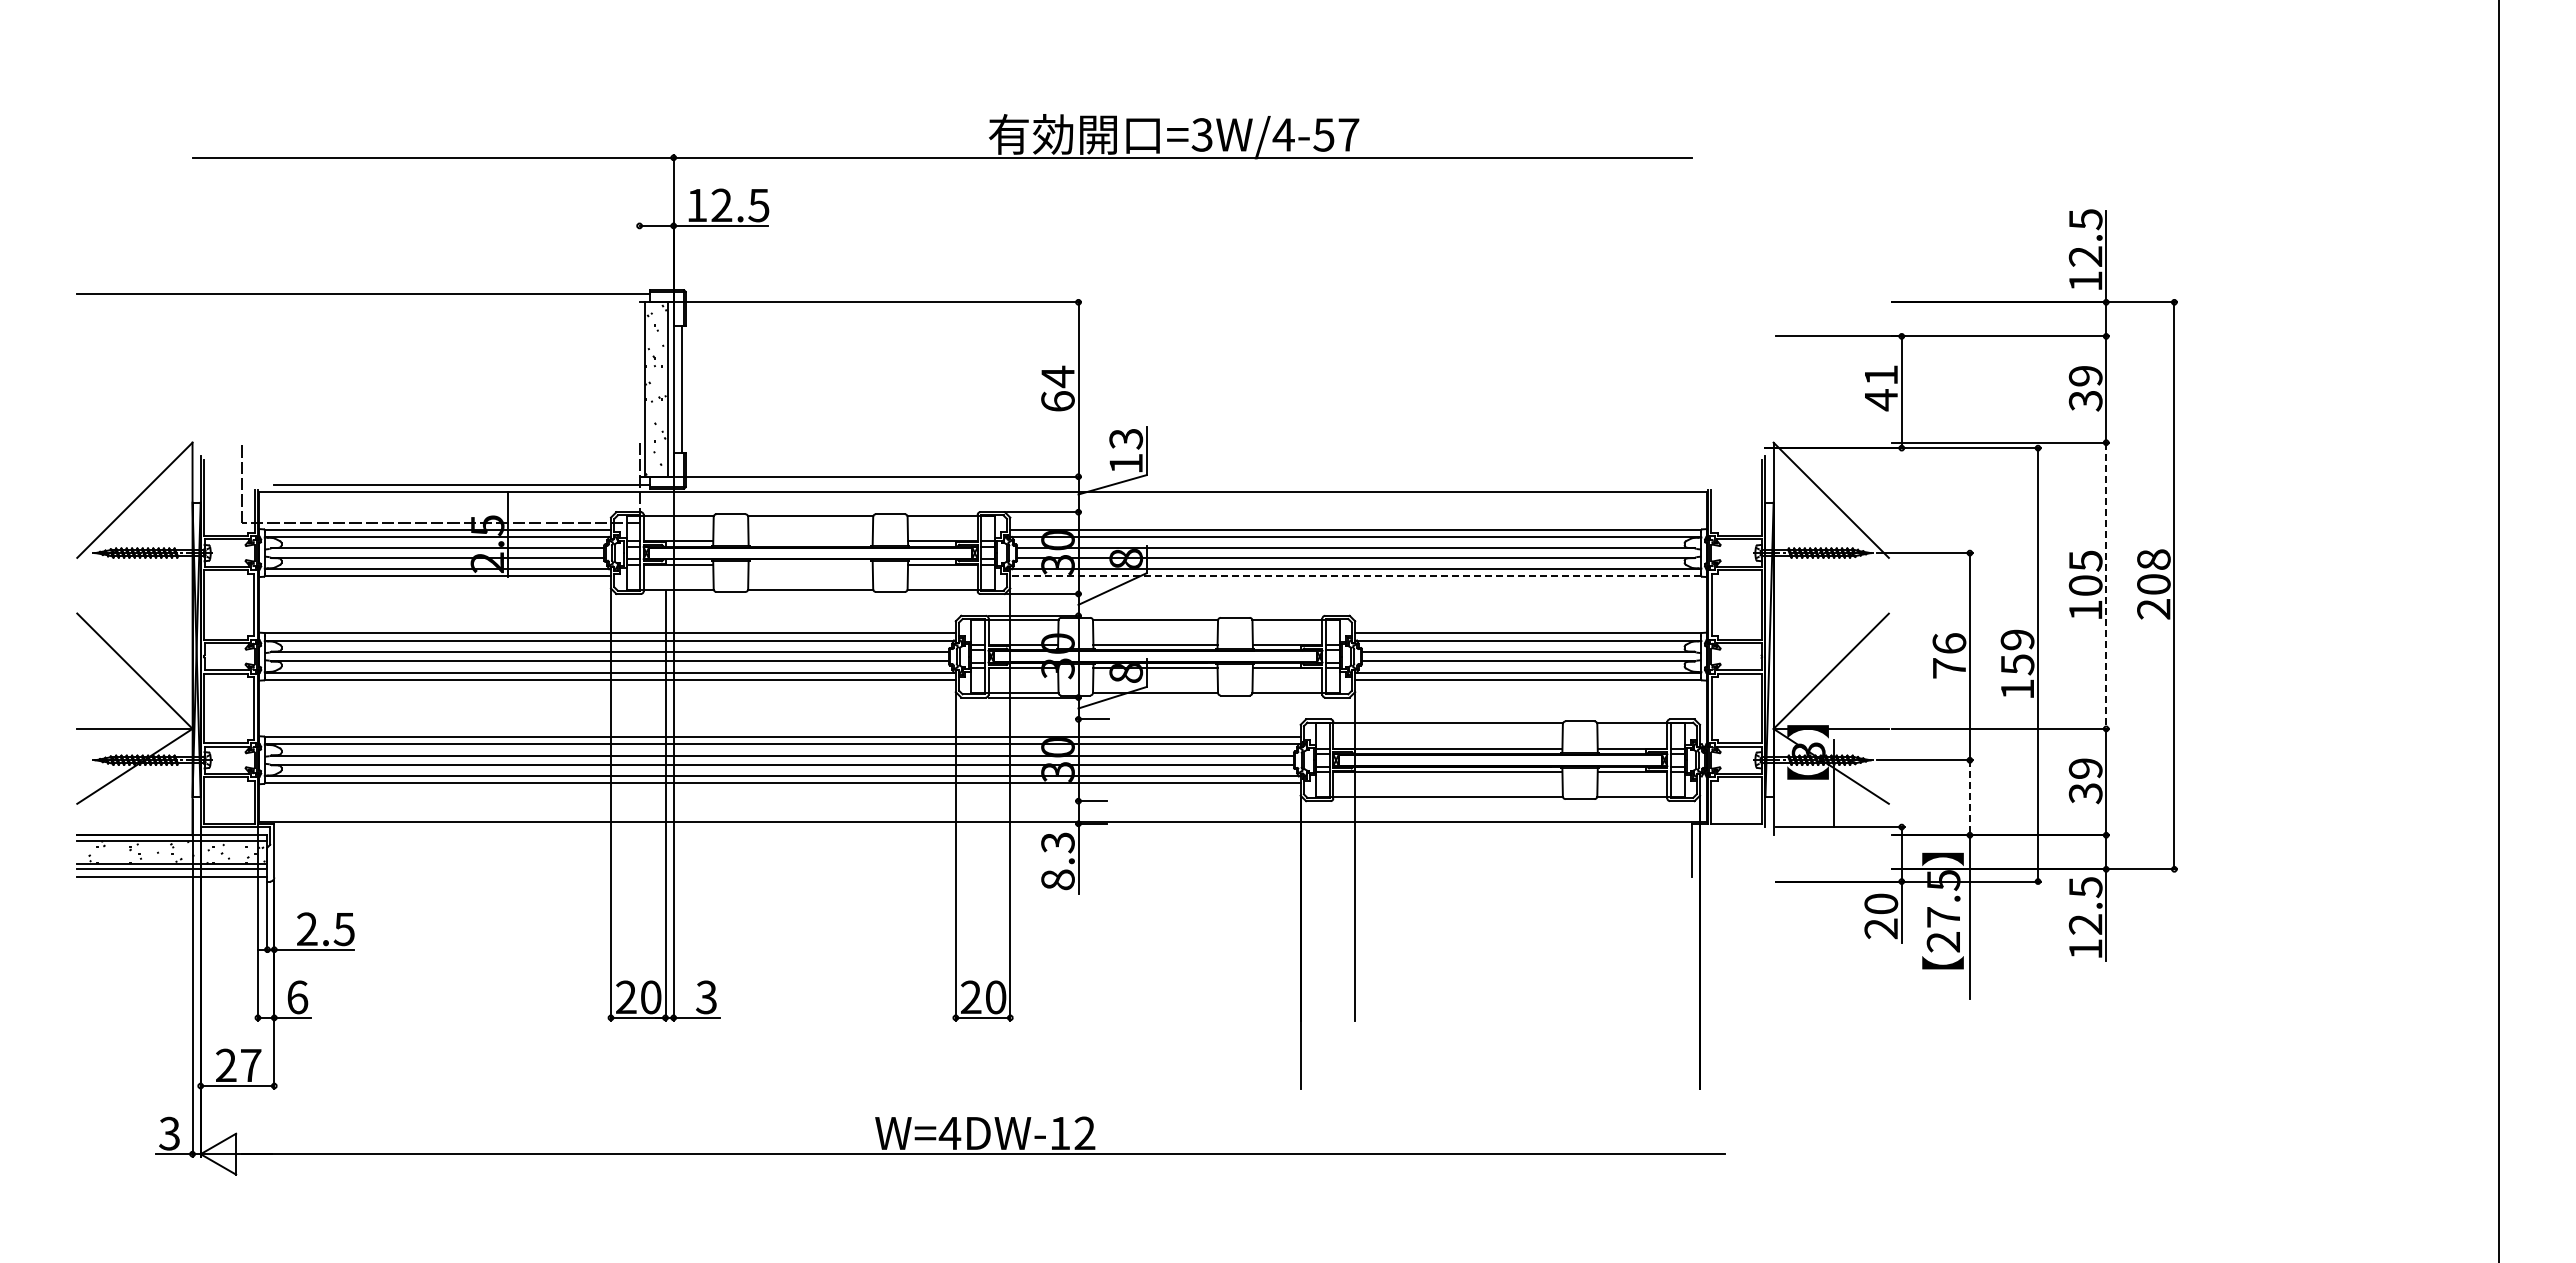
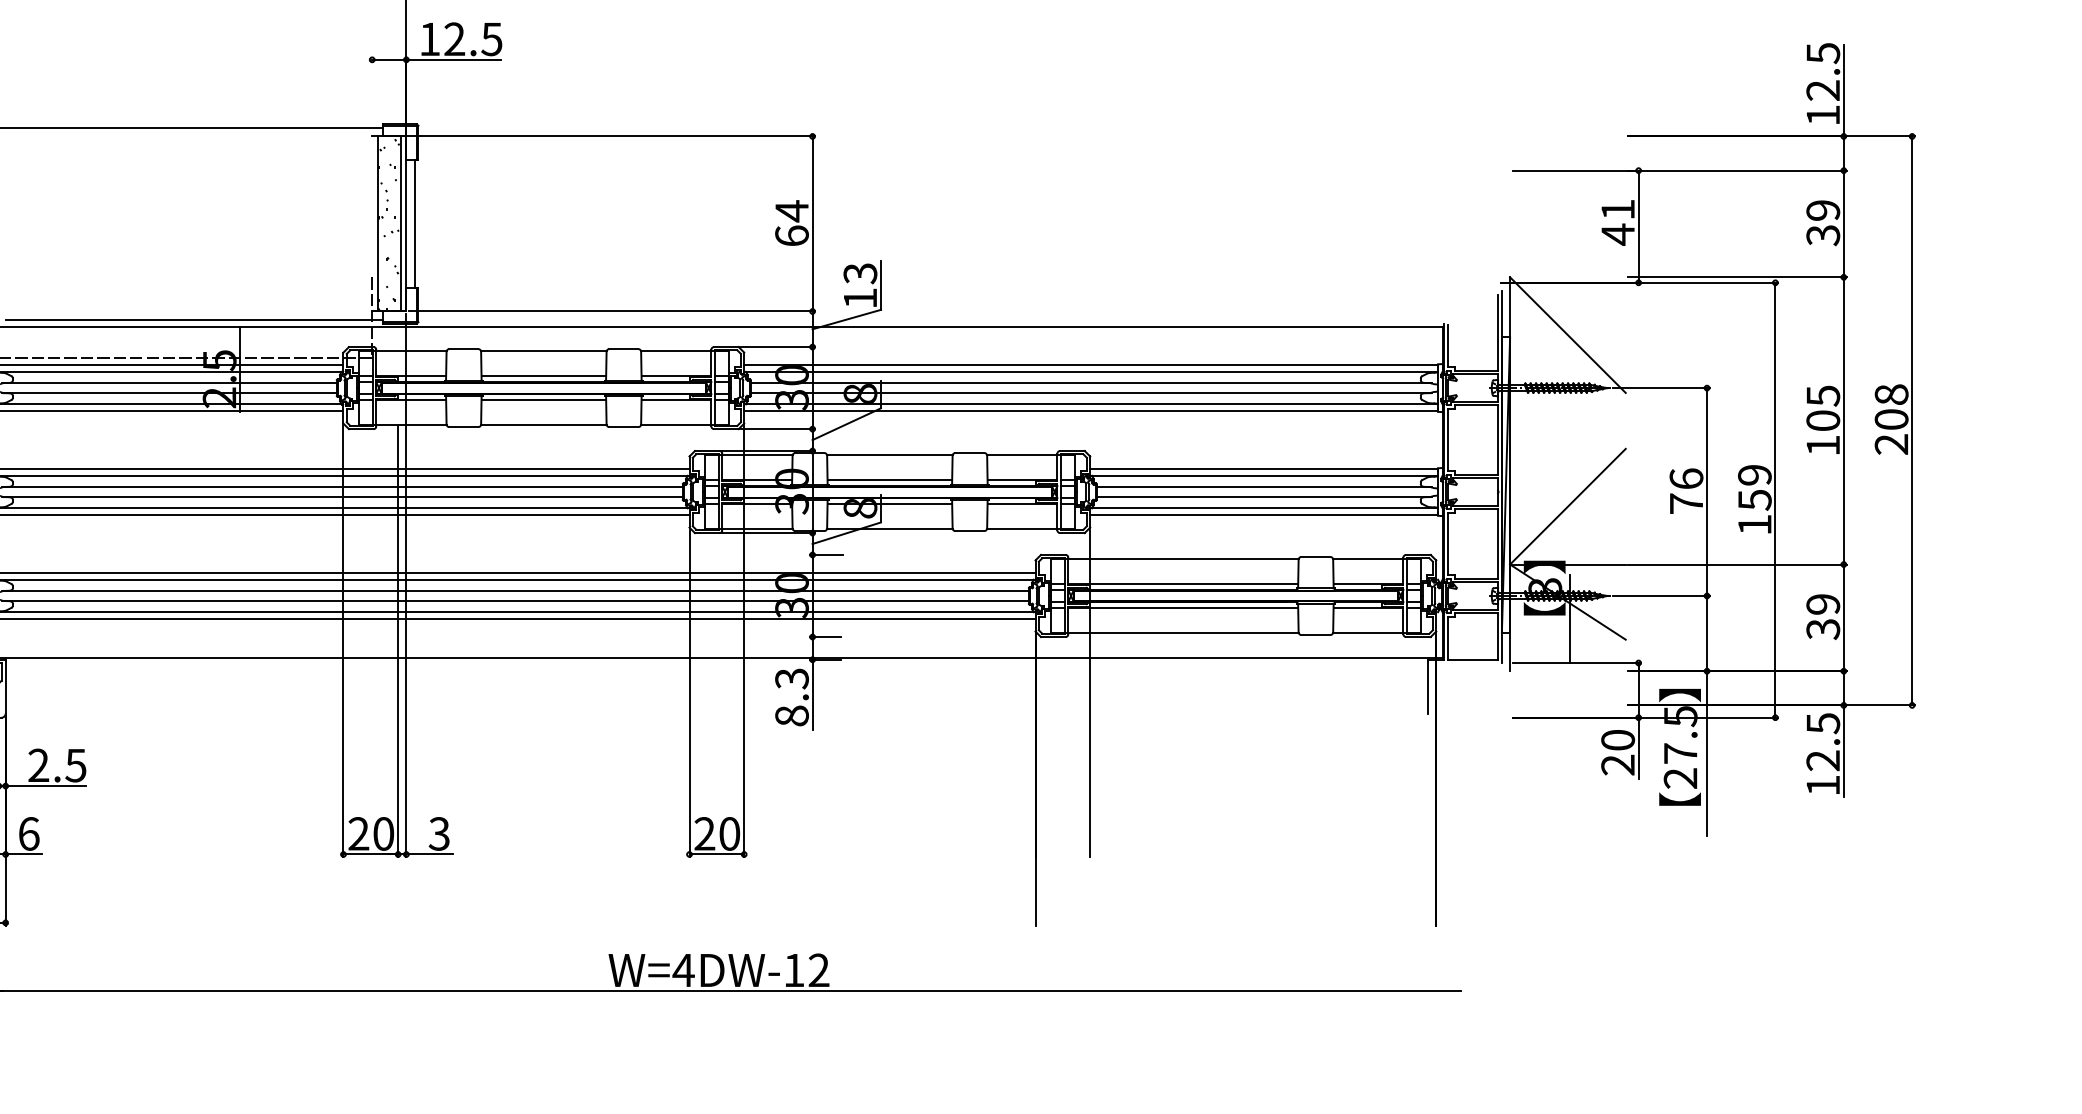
line: (810, 541) -> (543, 376), added
line: (810, 564) -> (543, 399), added
line: (1355, 576) -> (1090, 411), dashed -> solid
line: (2106, 586) -> (1844, 421), dashed -> solid
line: (1969, 798) -> (1706, 634), dashed -> solid

